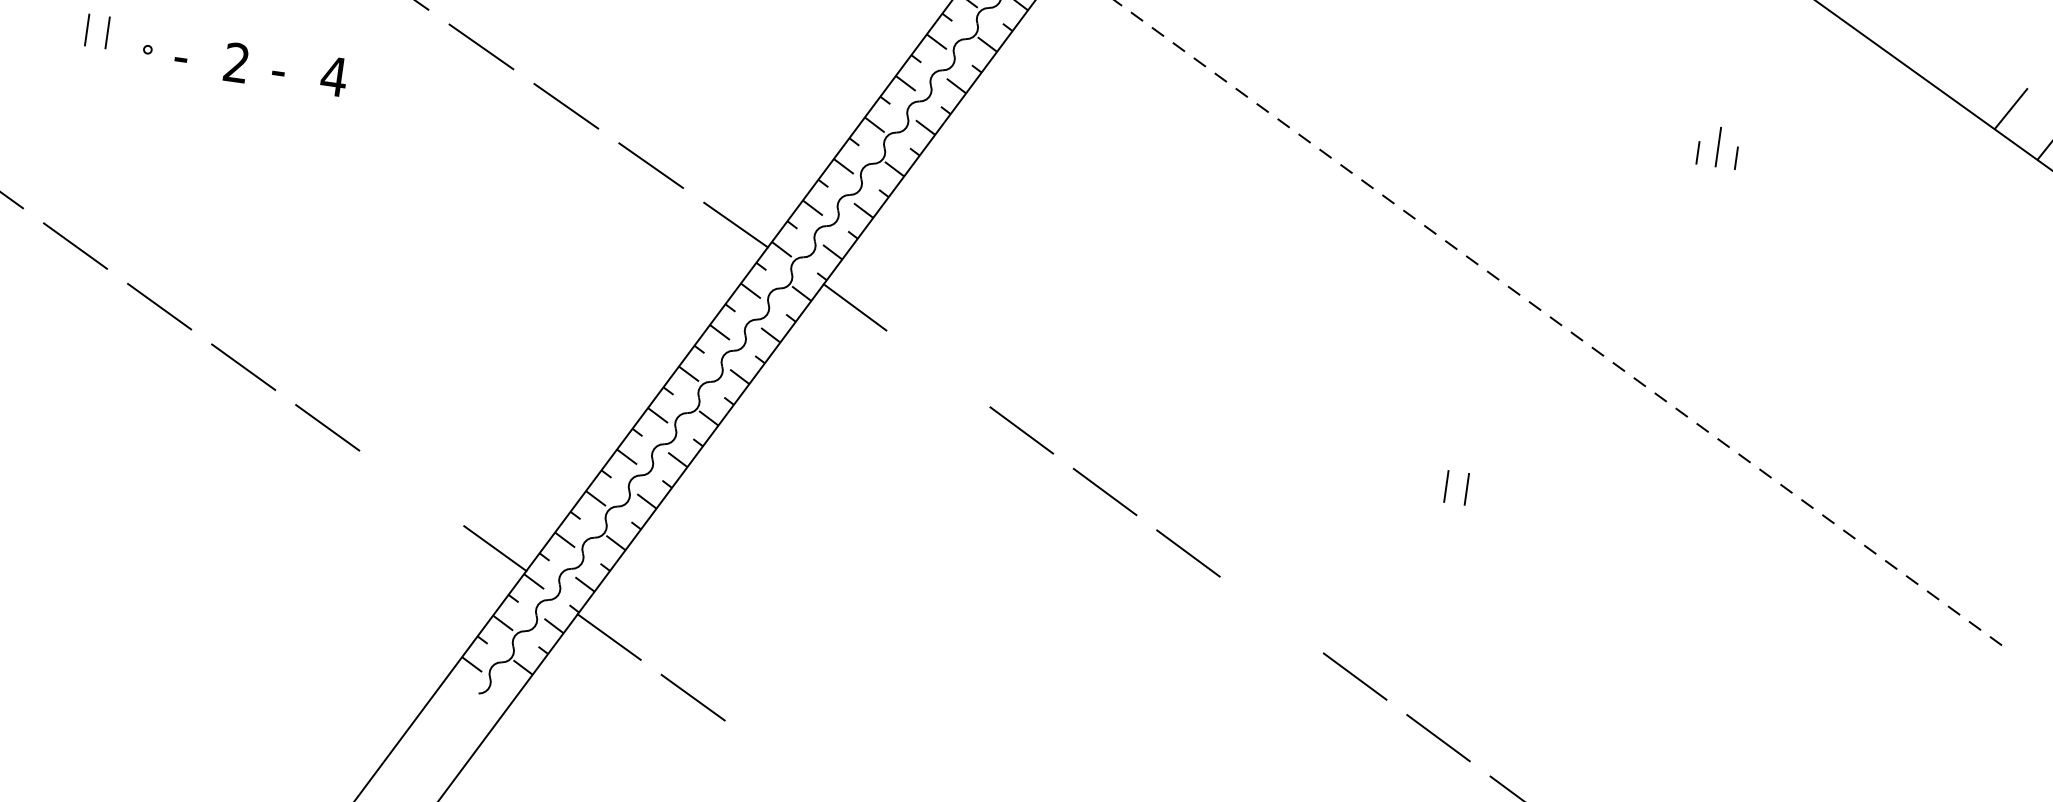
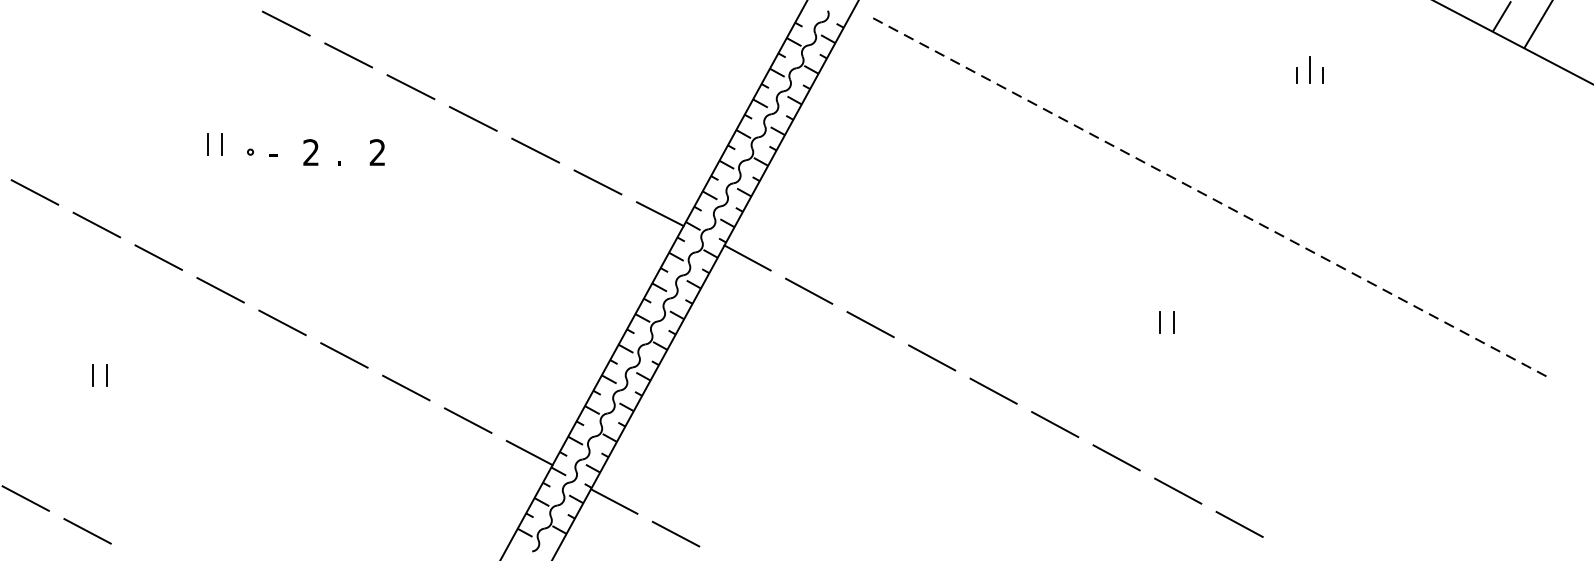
text: (333, 76) -> (377, 152), 4 -> 2
text: (276, 78) -> (339, 159), - -> .
line: (939, 367) -> (809, 290), added
line: (410, 488) -> (467, 420), added
line: (1272, 615) -> (1055, 424), added

